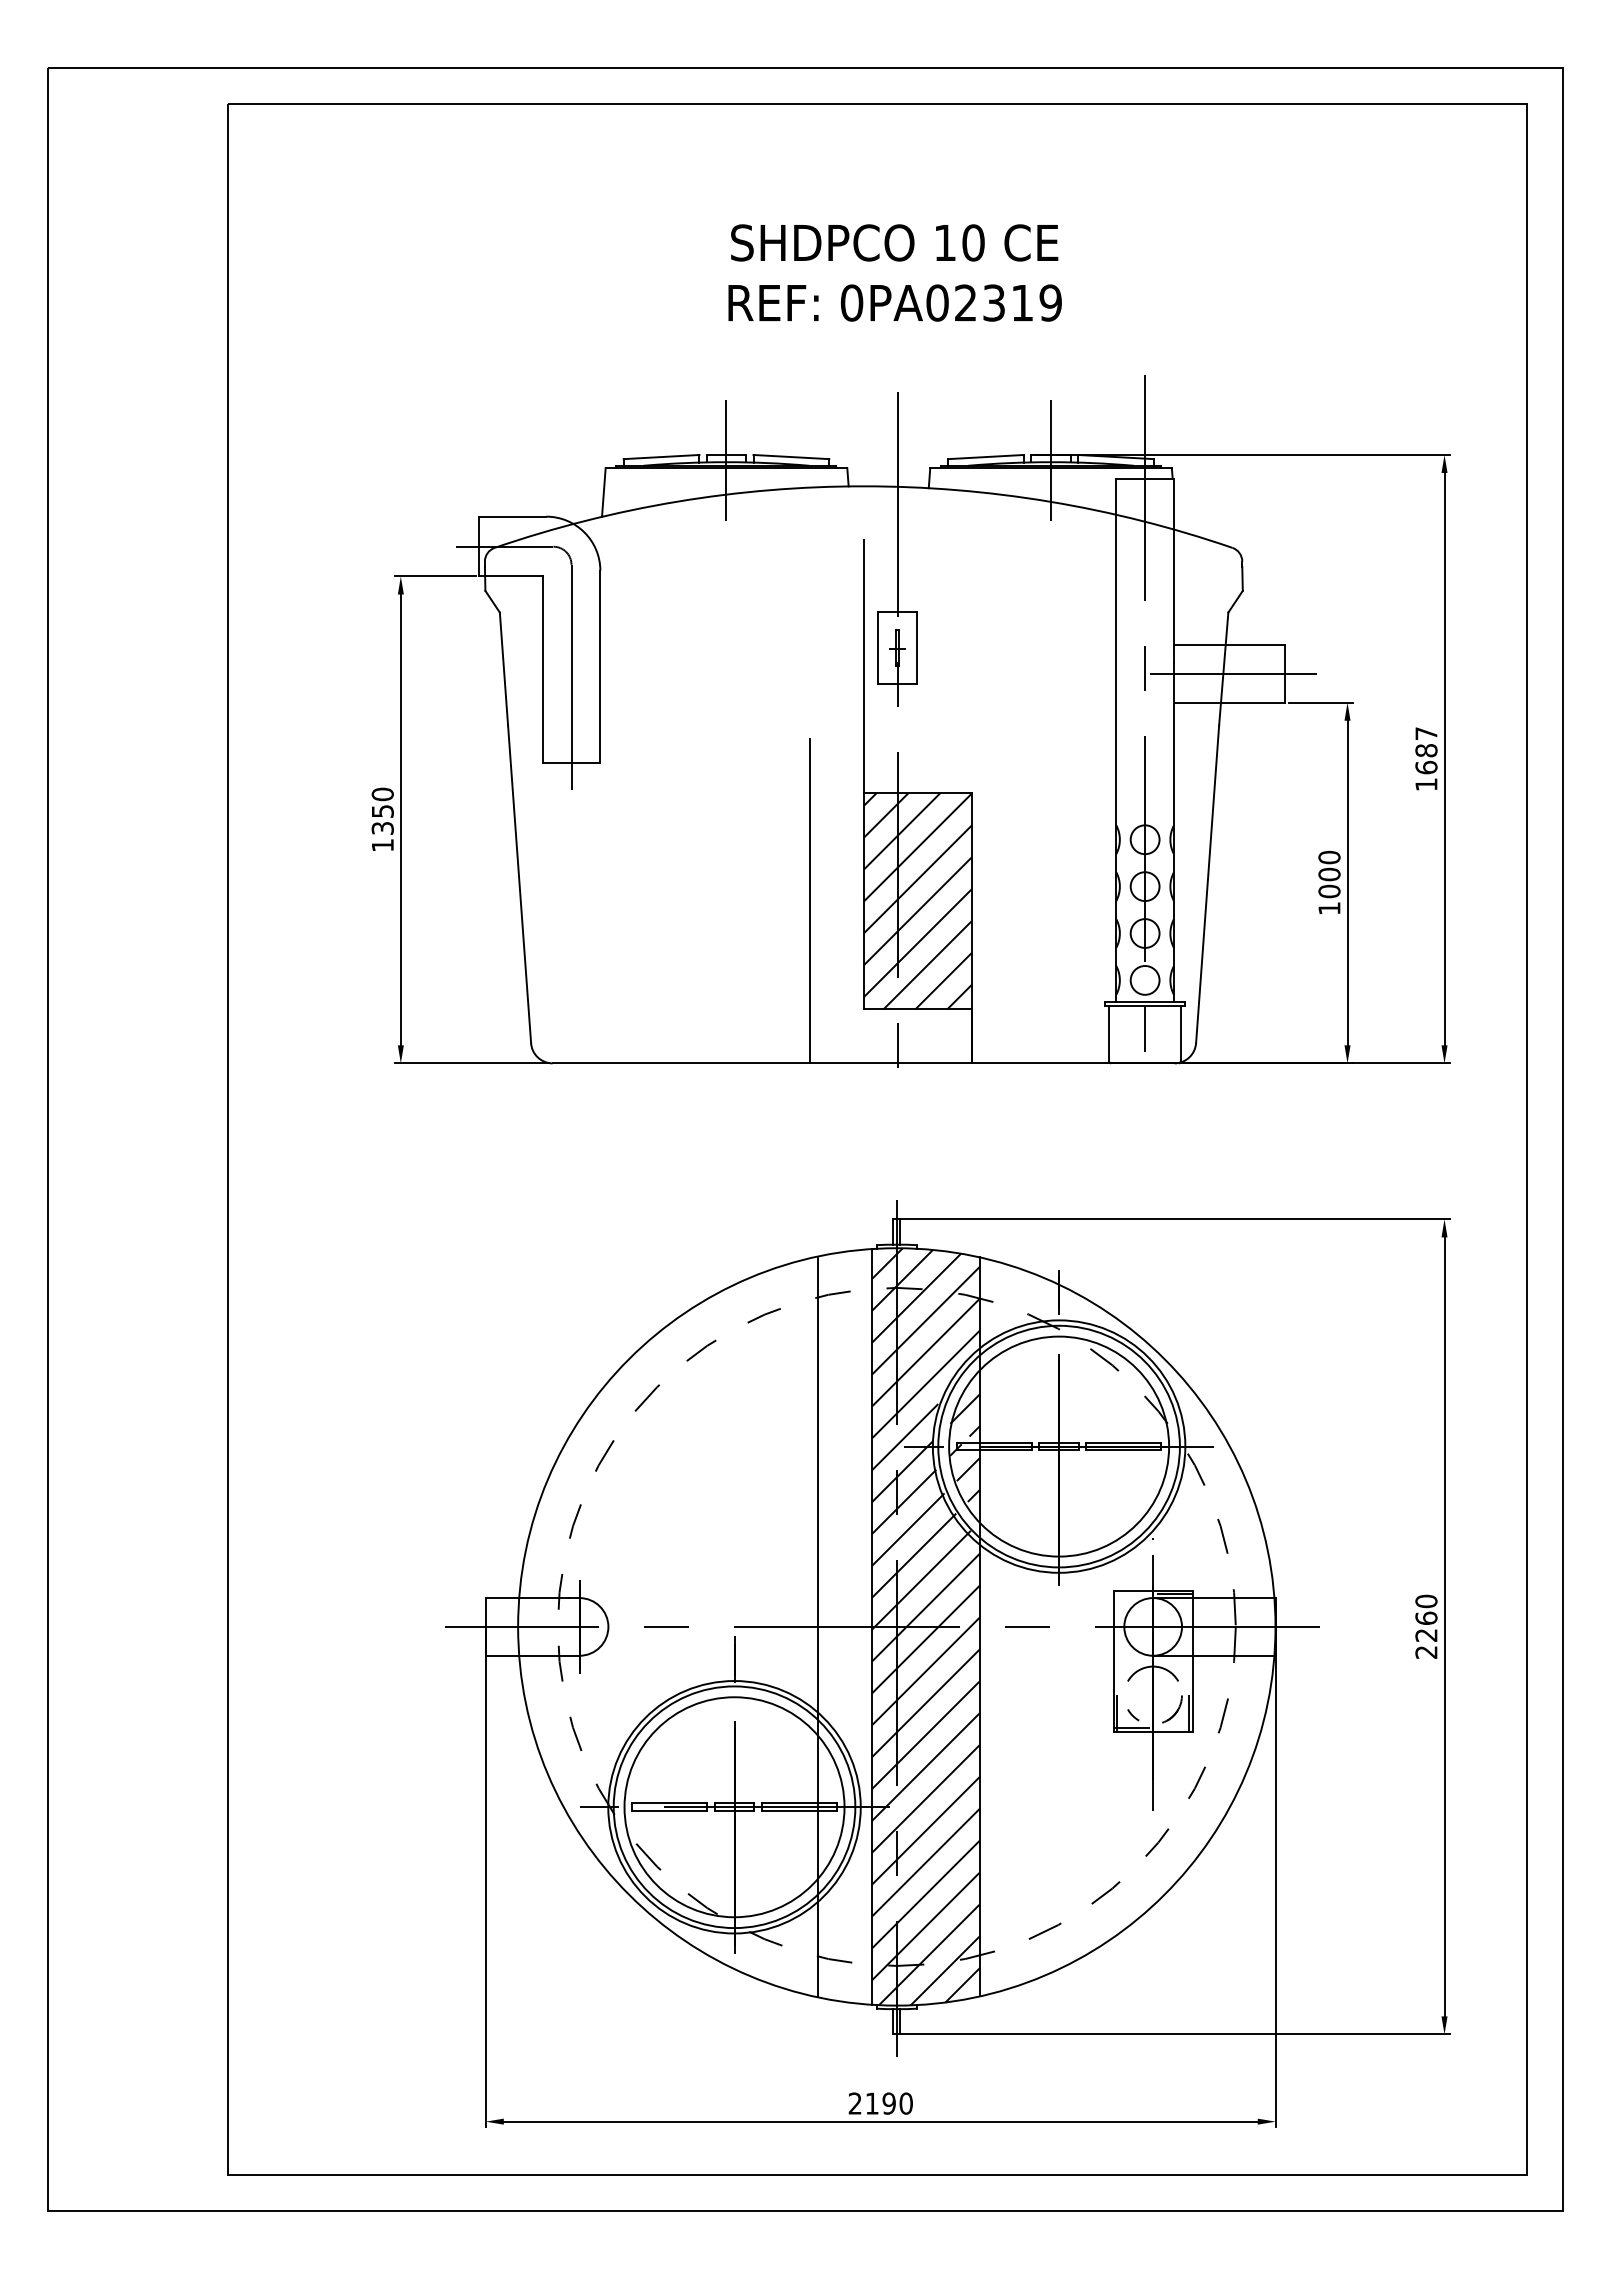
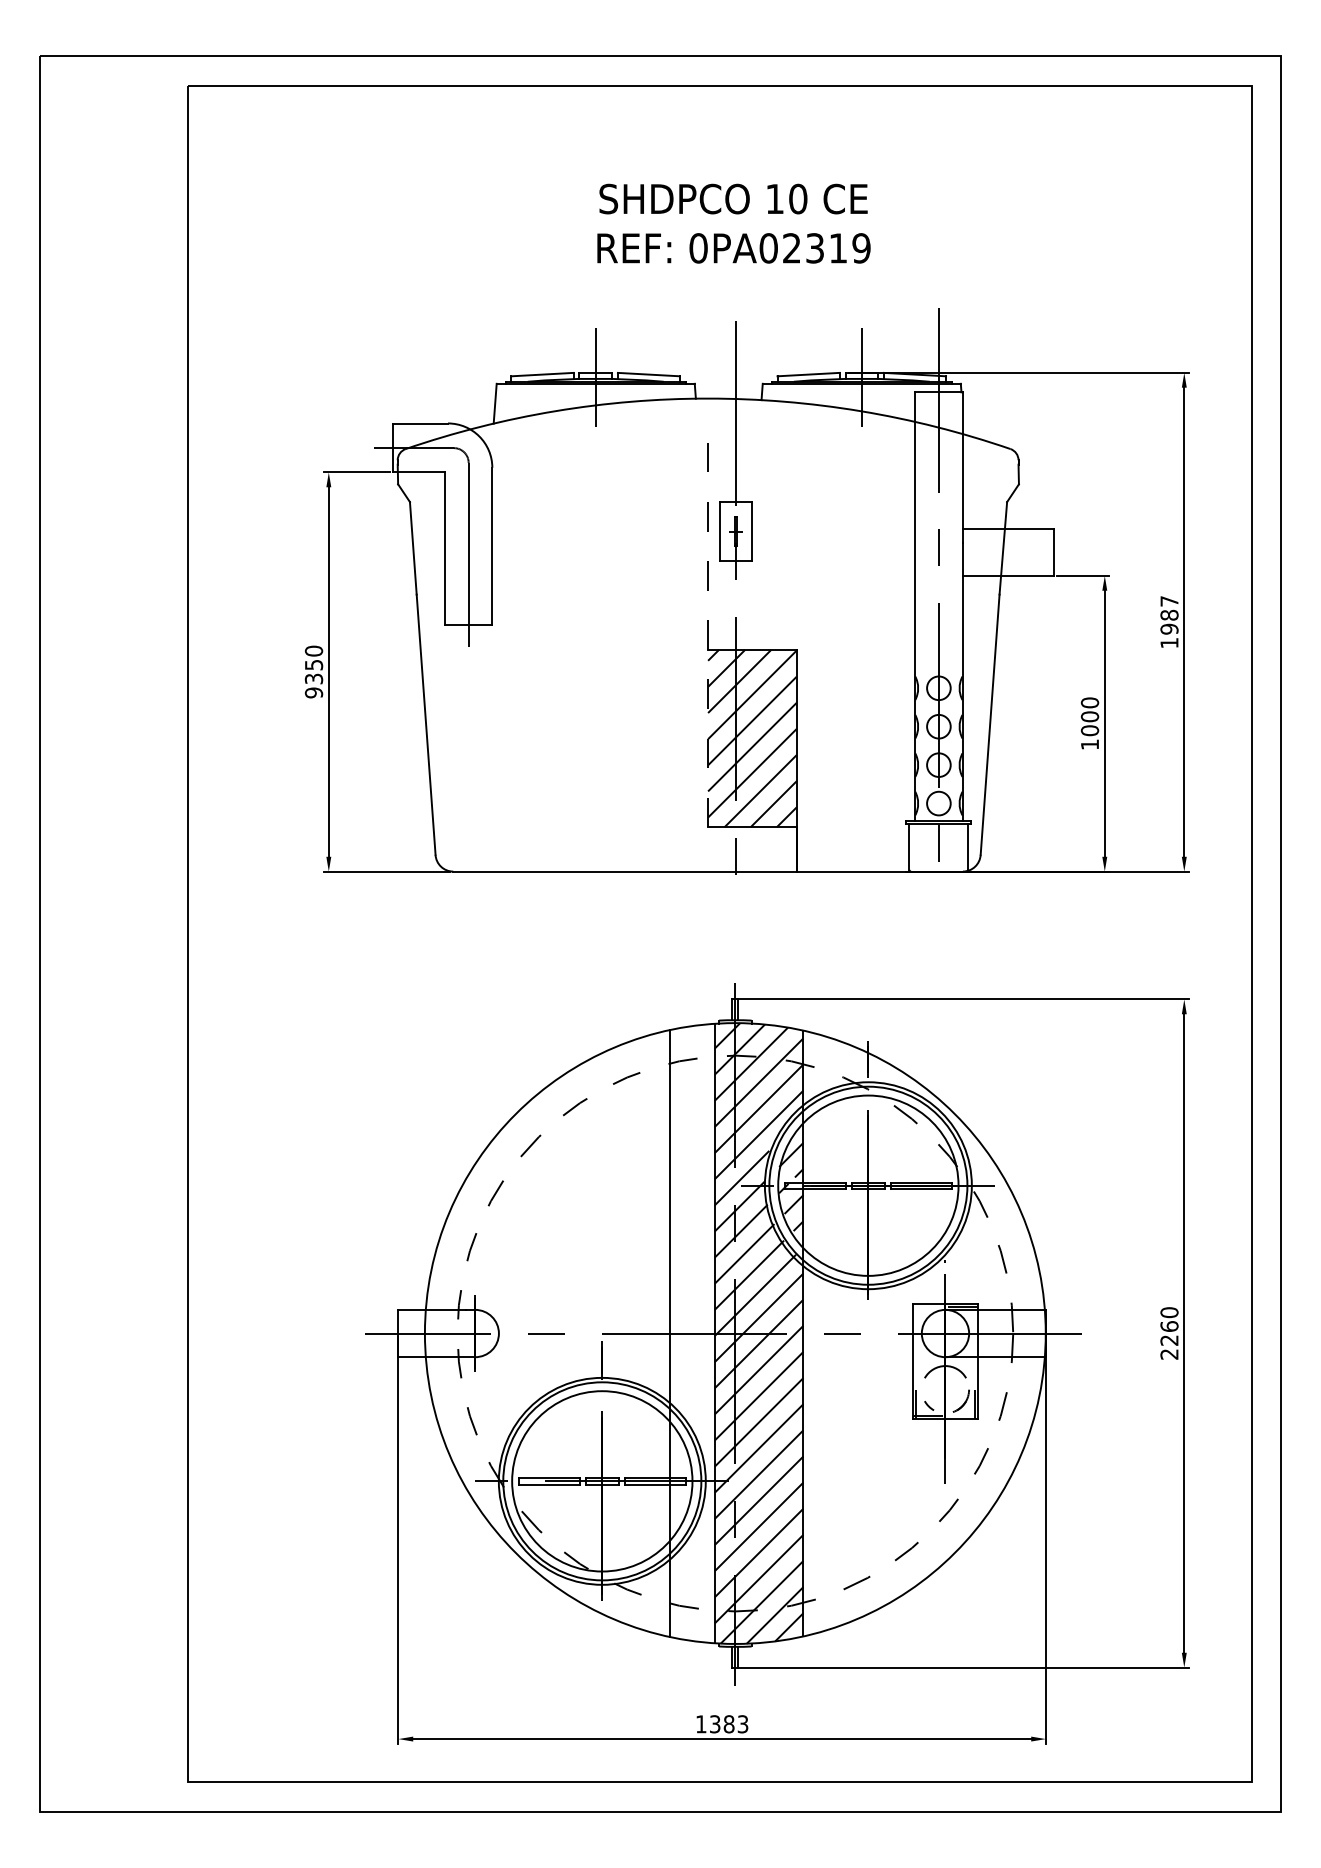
line: (1233, 673) -> (1011, 552), removed
text: (1426, 767) -> (1169, 629), 1687 -> 1987
line: (863, 774) -> (708, 634), solid -> dashed
text: (382, 845) -> (313, 693), 1350 -> 9350
line: (809, 900) -> (663, 738), removed
text: (880, 2103) -> (721, 1724), 2190 -> 1383

